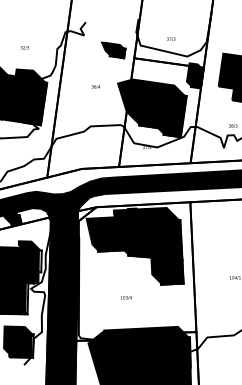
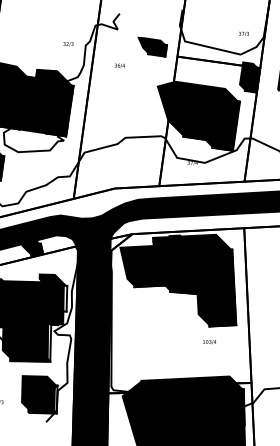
text: (171, 38) -> (244, 33), moved
text: (24, 47) -> (68, 43), moved
text: (95, 86) -> (119, 65), moved
text: (126, 297) -> (209, 341), moved

